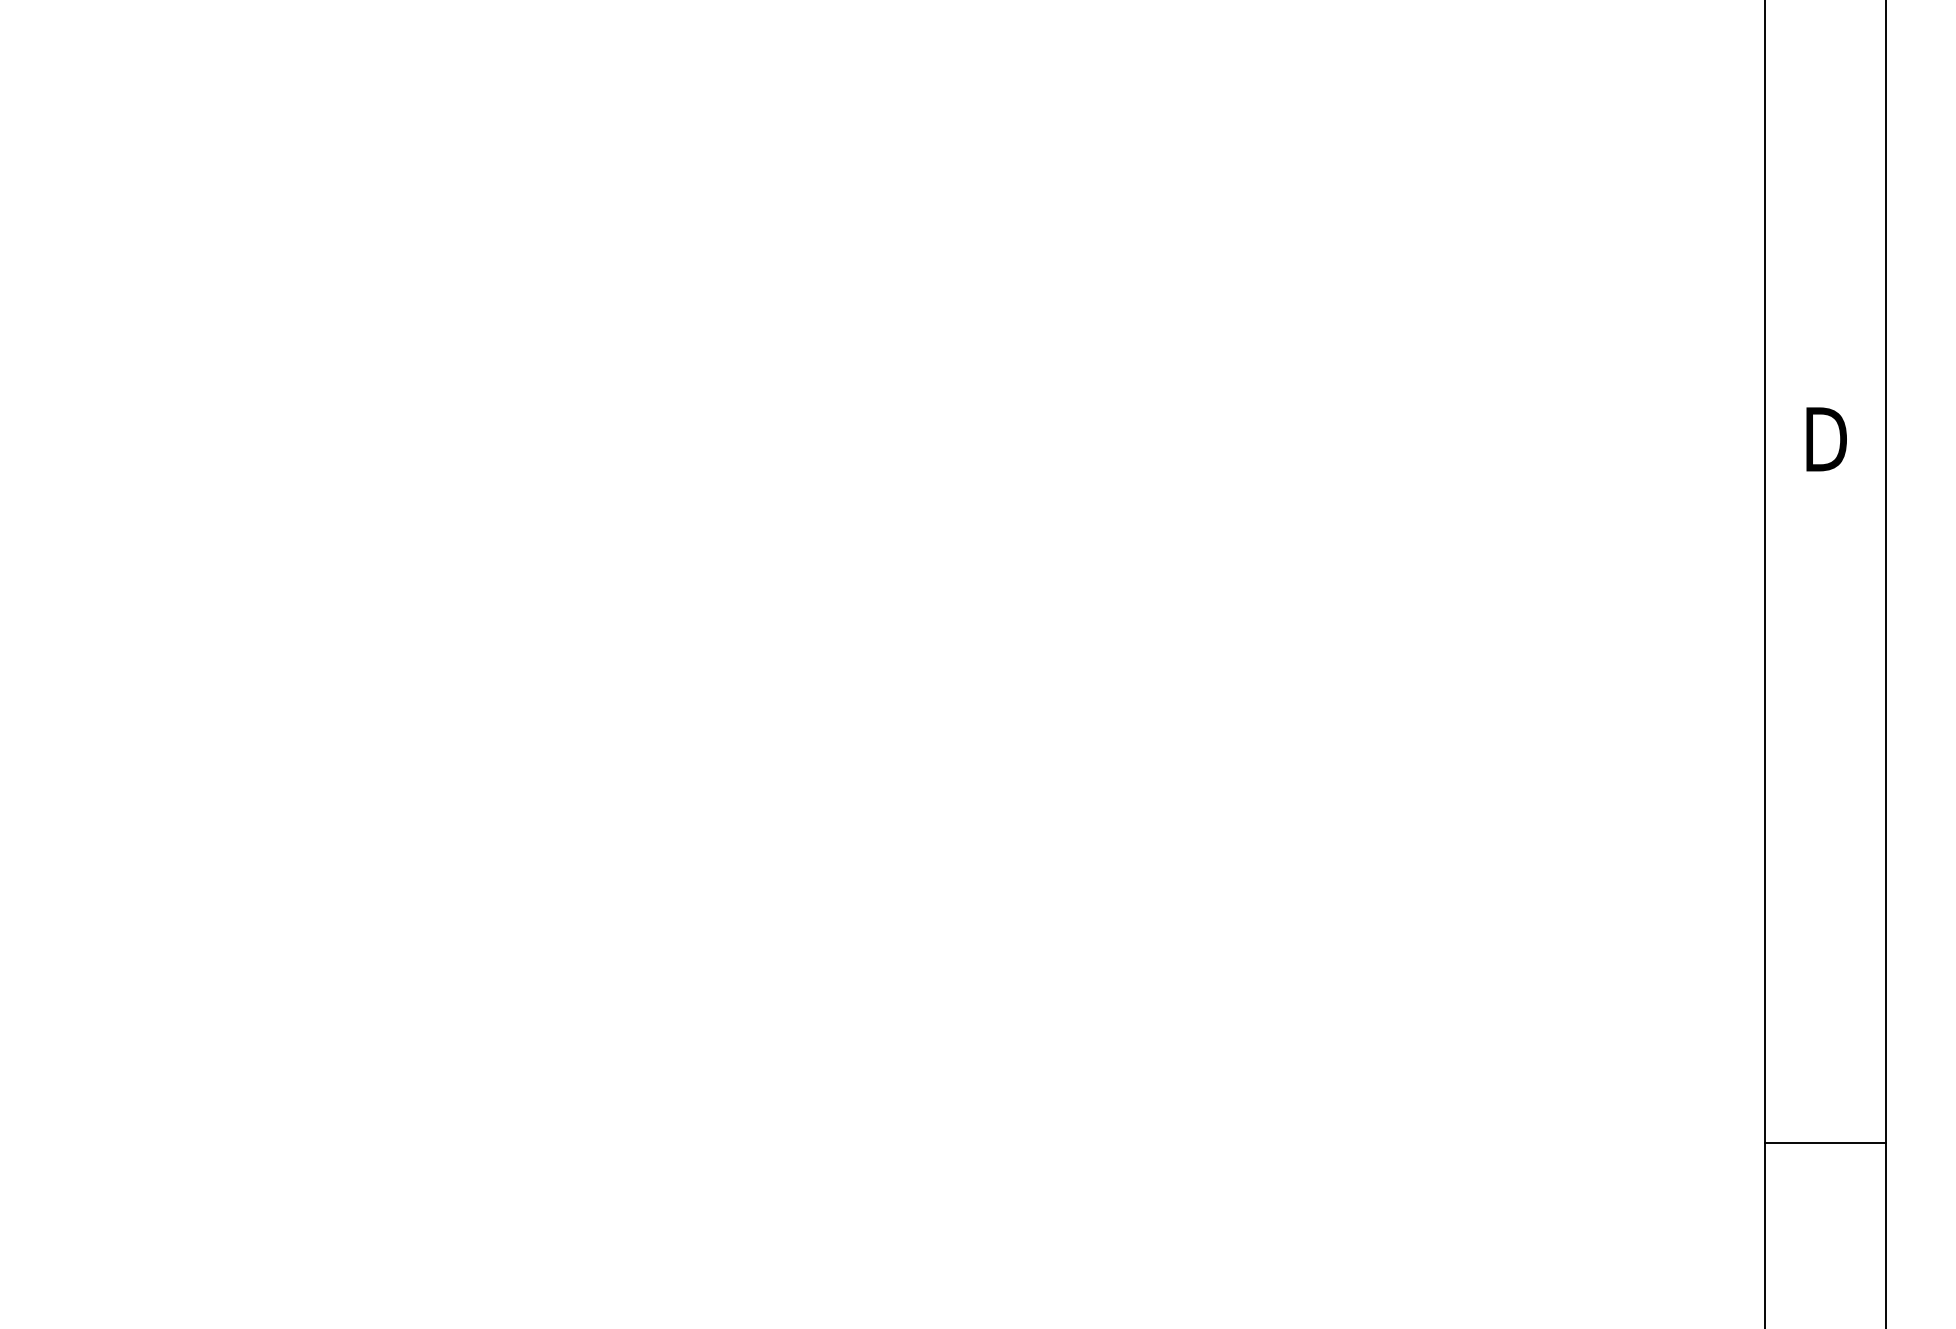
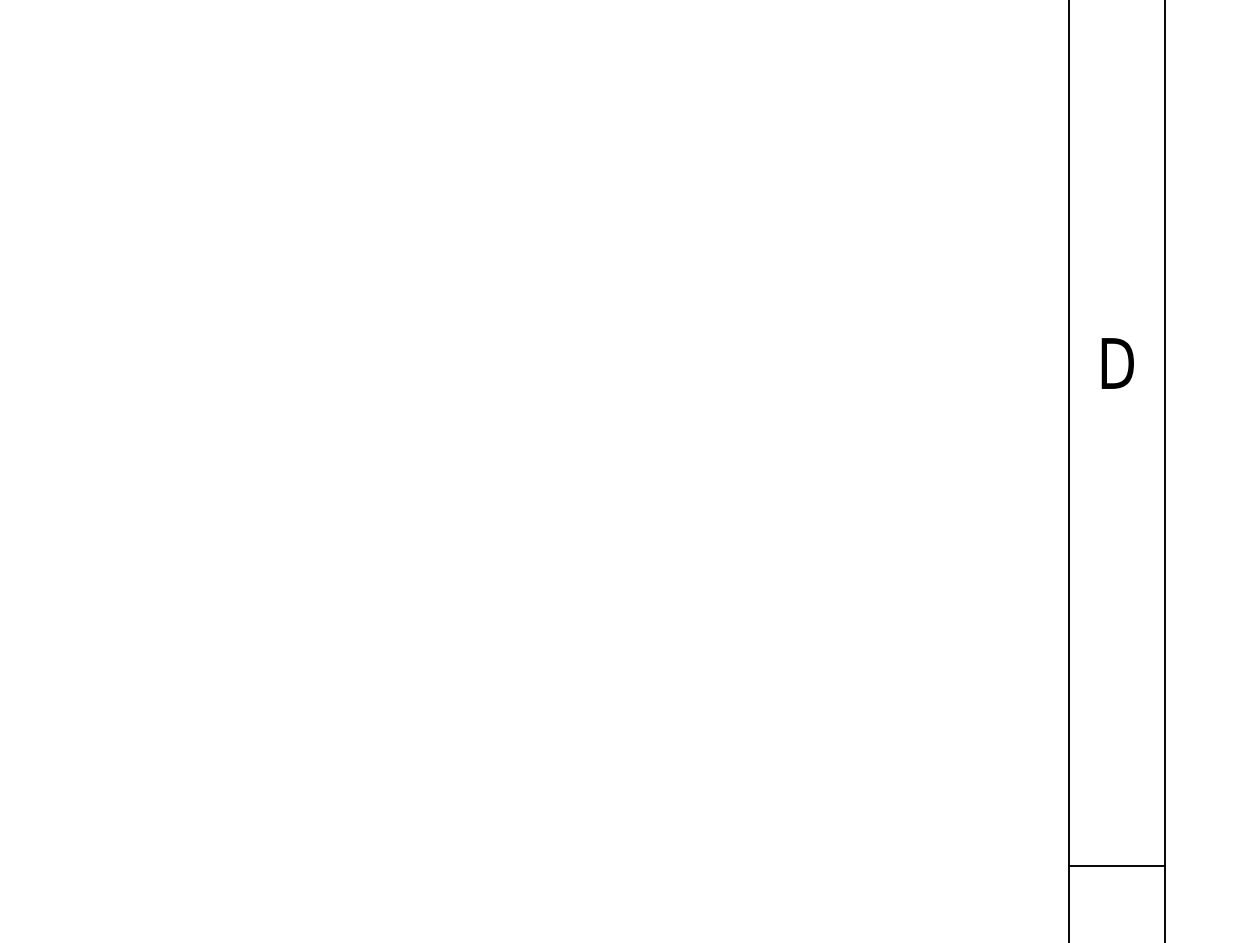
line: (1825, 1143) -> (1116, 865), moved

